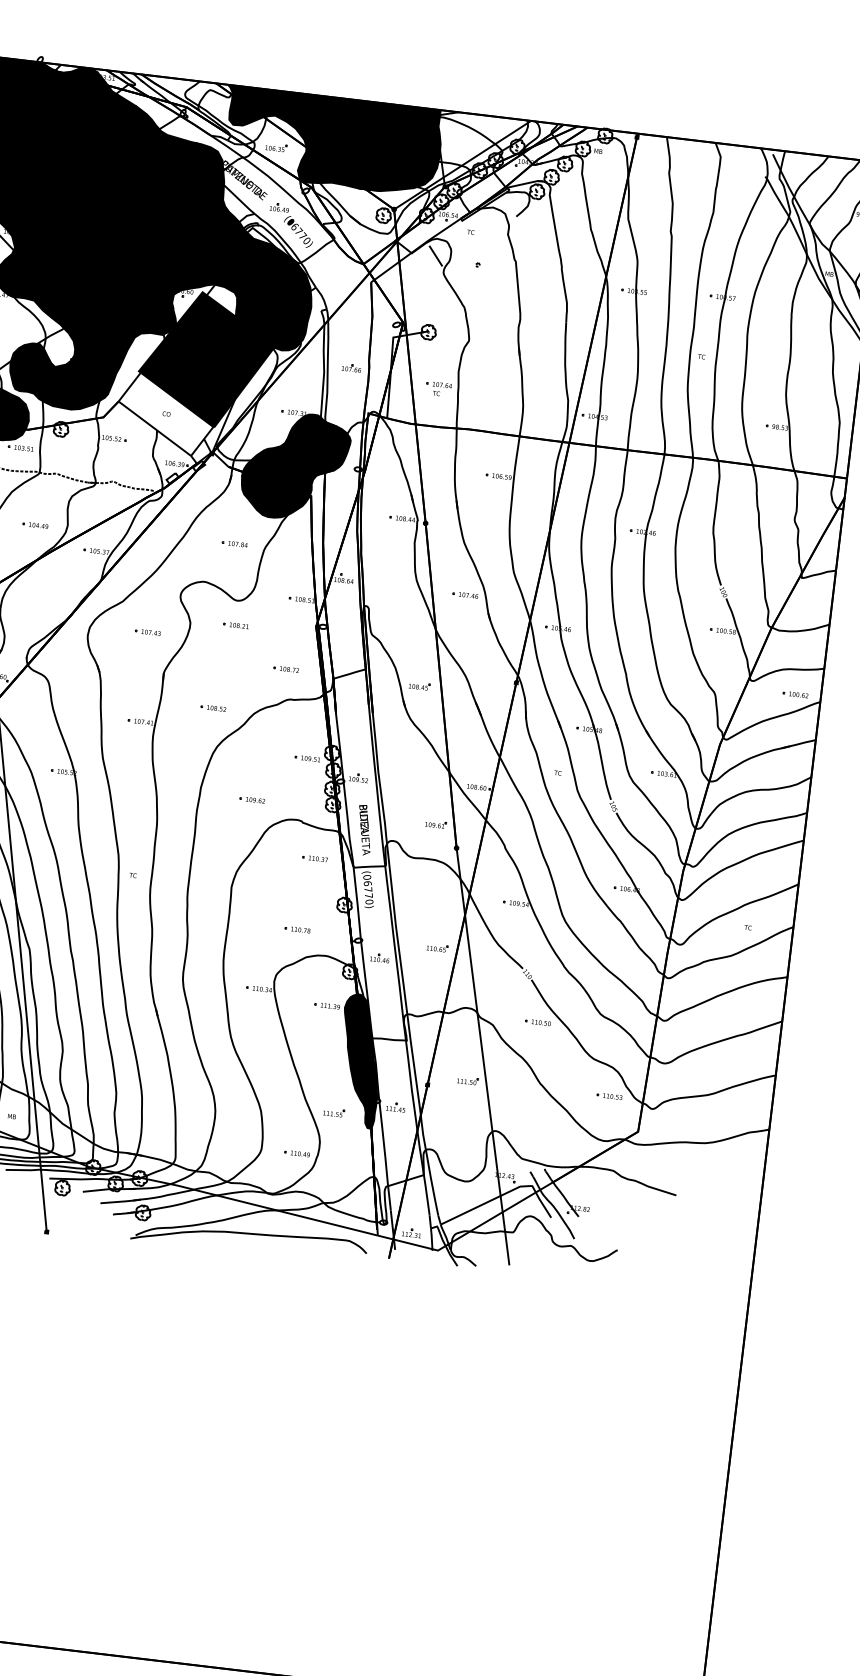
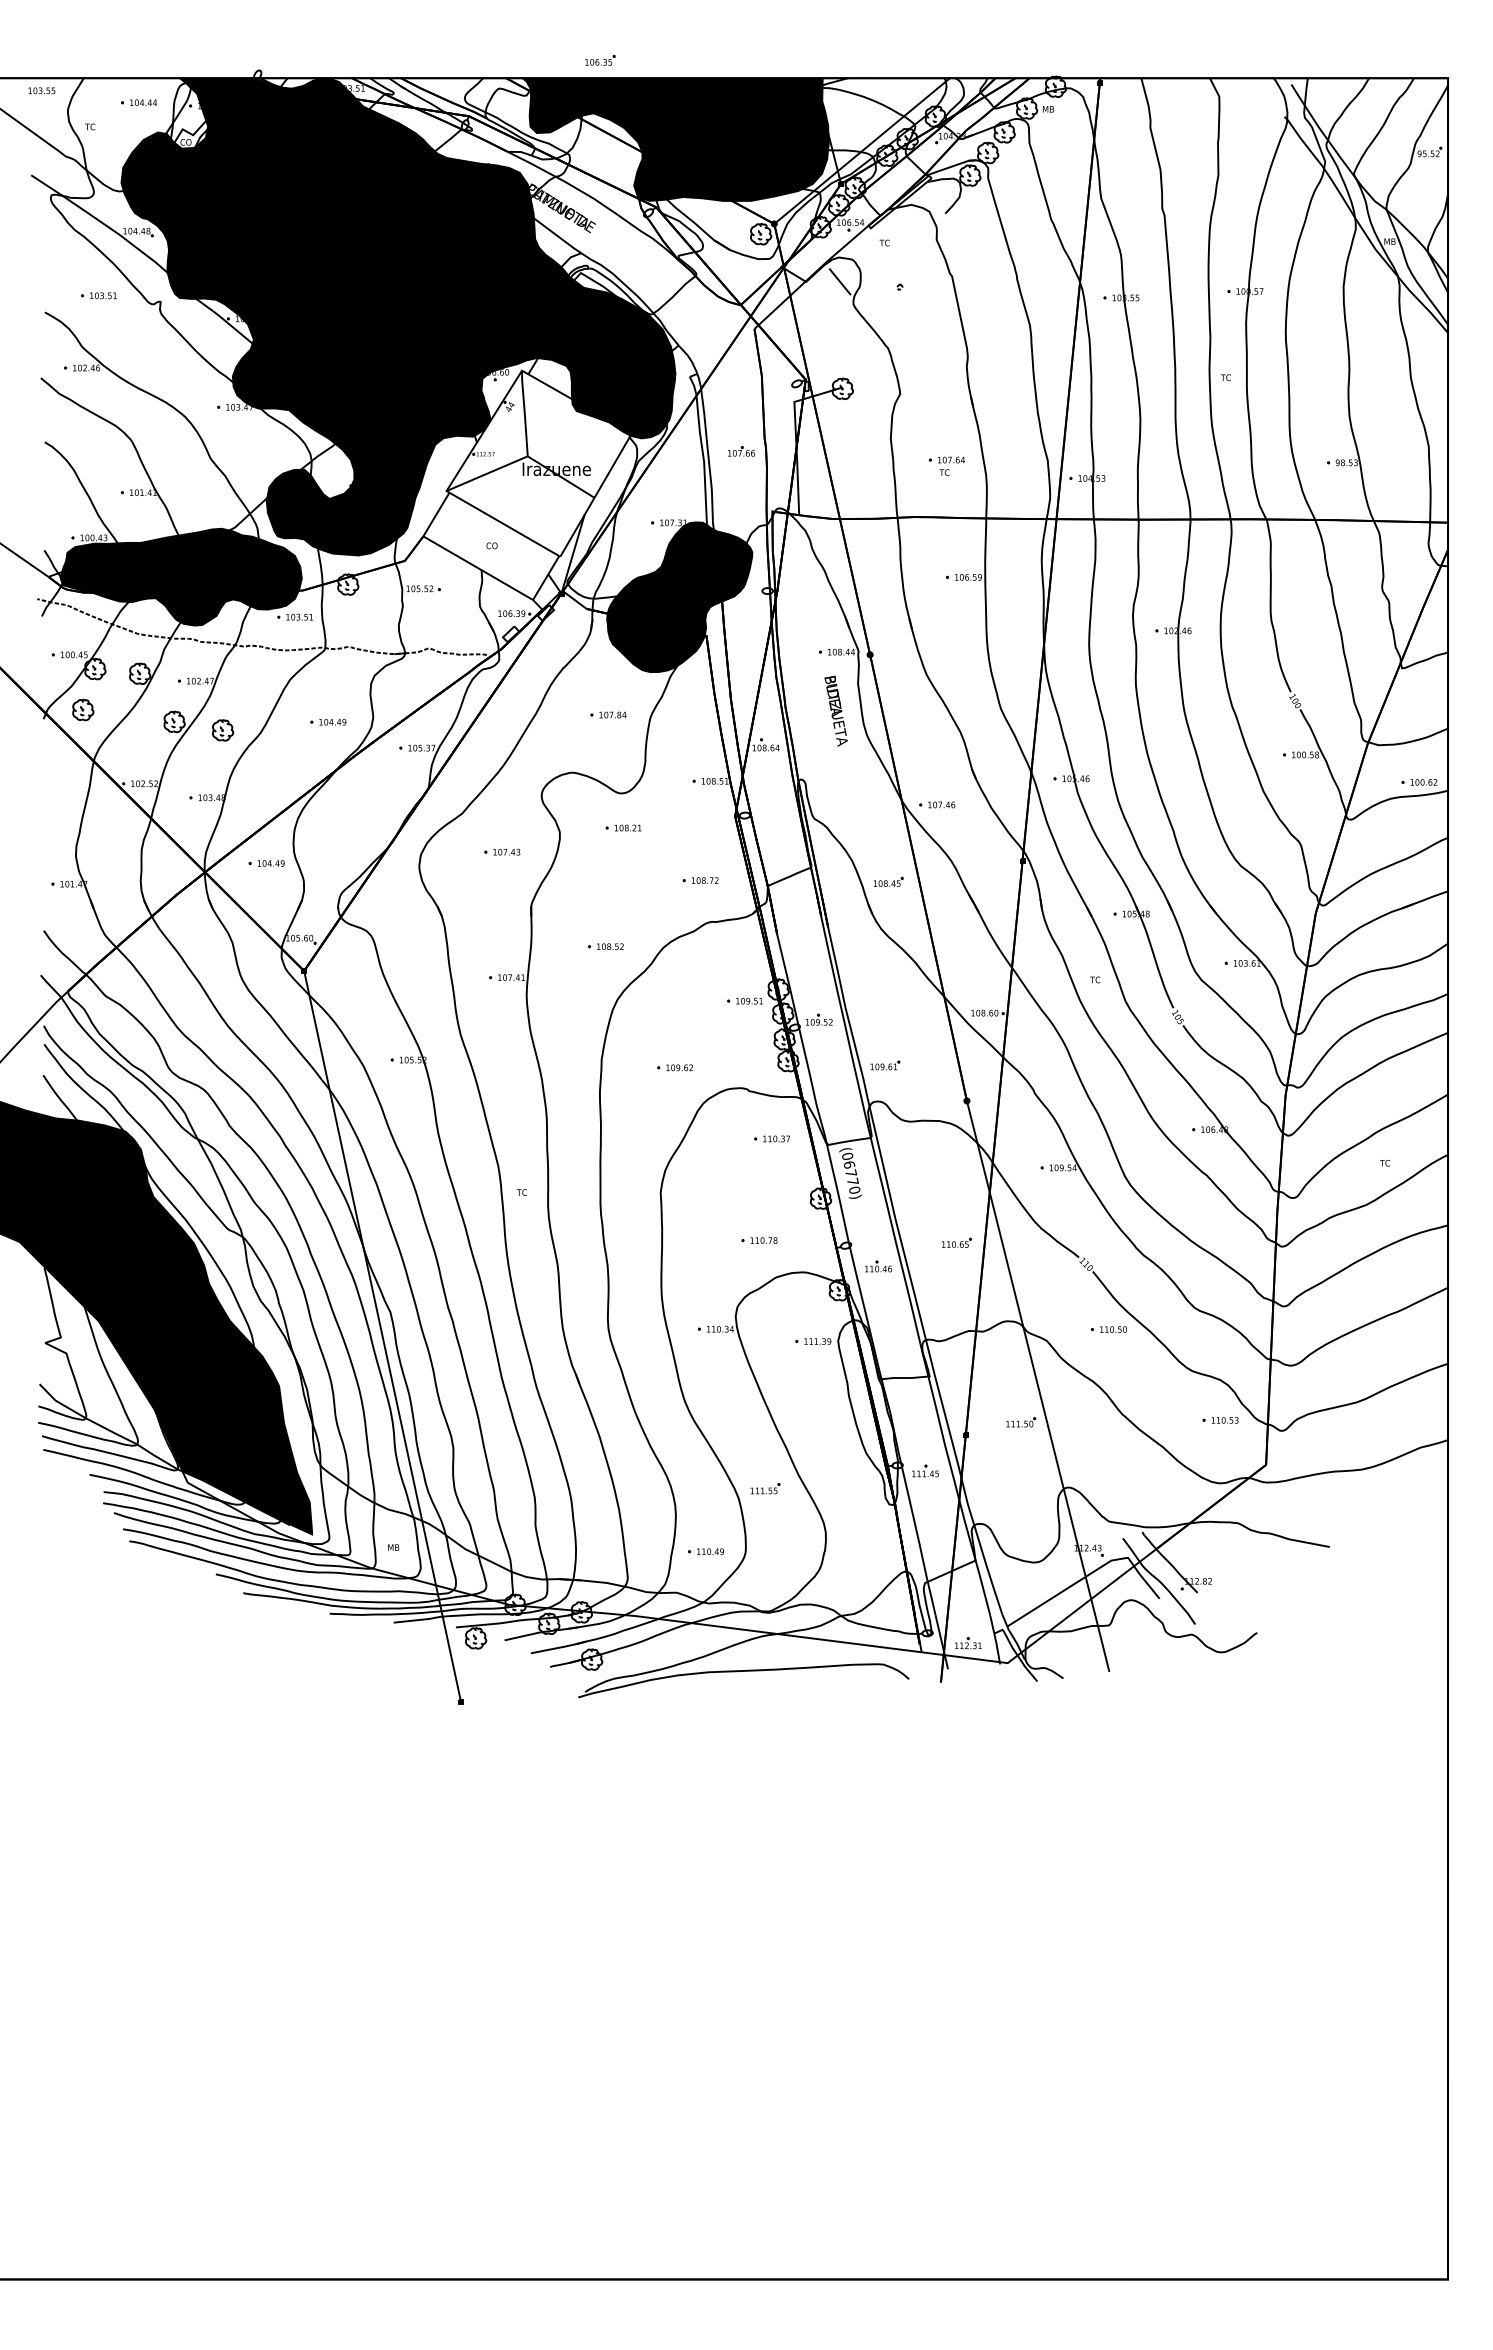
part: (276, 147) -> (600, 60), moved
part: (290, 224) -> (633, 262), removed
fill: (206, 359) -> (538, 463), removed
part: (438, 388) -> (946, 465), moved
part: (465, 594) -> (937, 804), moved
part: (795, 694) -> (1419, 782), moved
part: (436, 824) -> (885, 1065), moved
text: (364, 829) -> (835, 710), moved
fill: (359, 1060) -> (867, 1412), removed
part: (334, 1112) -> (765, 1488), moved
part: (296, 1153) -> (705, 1551), moved

